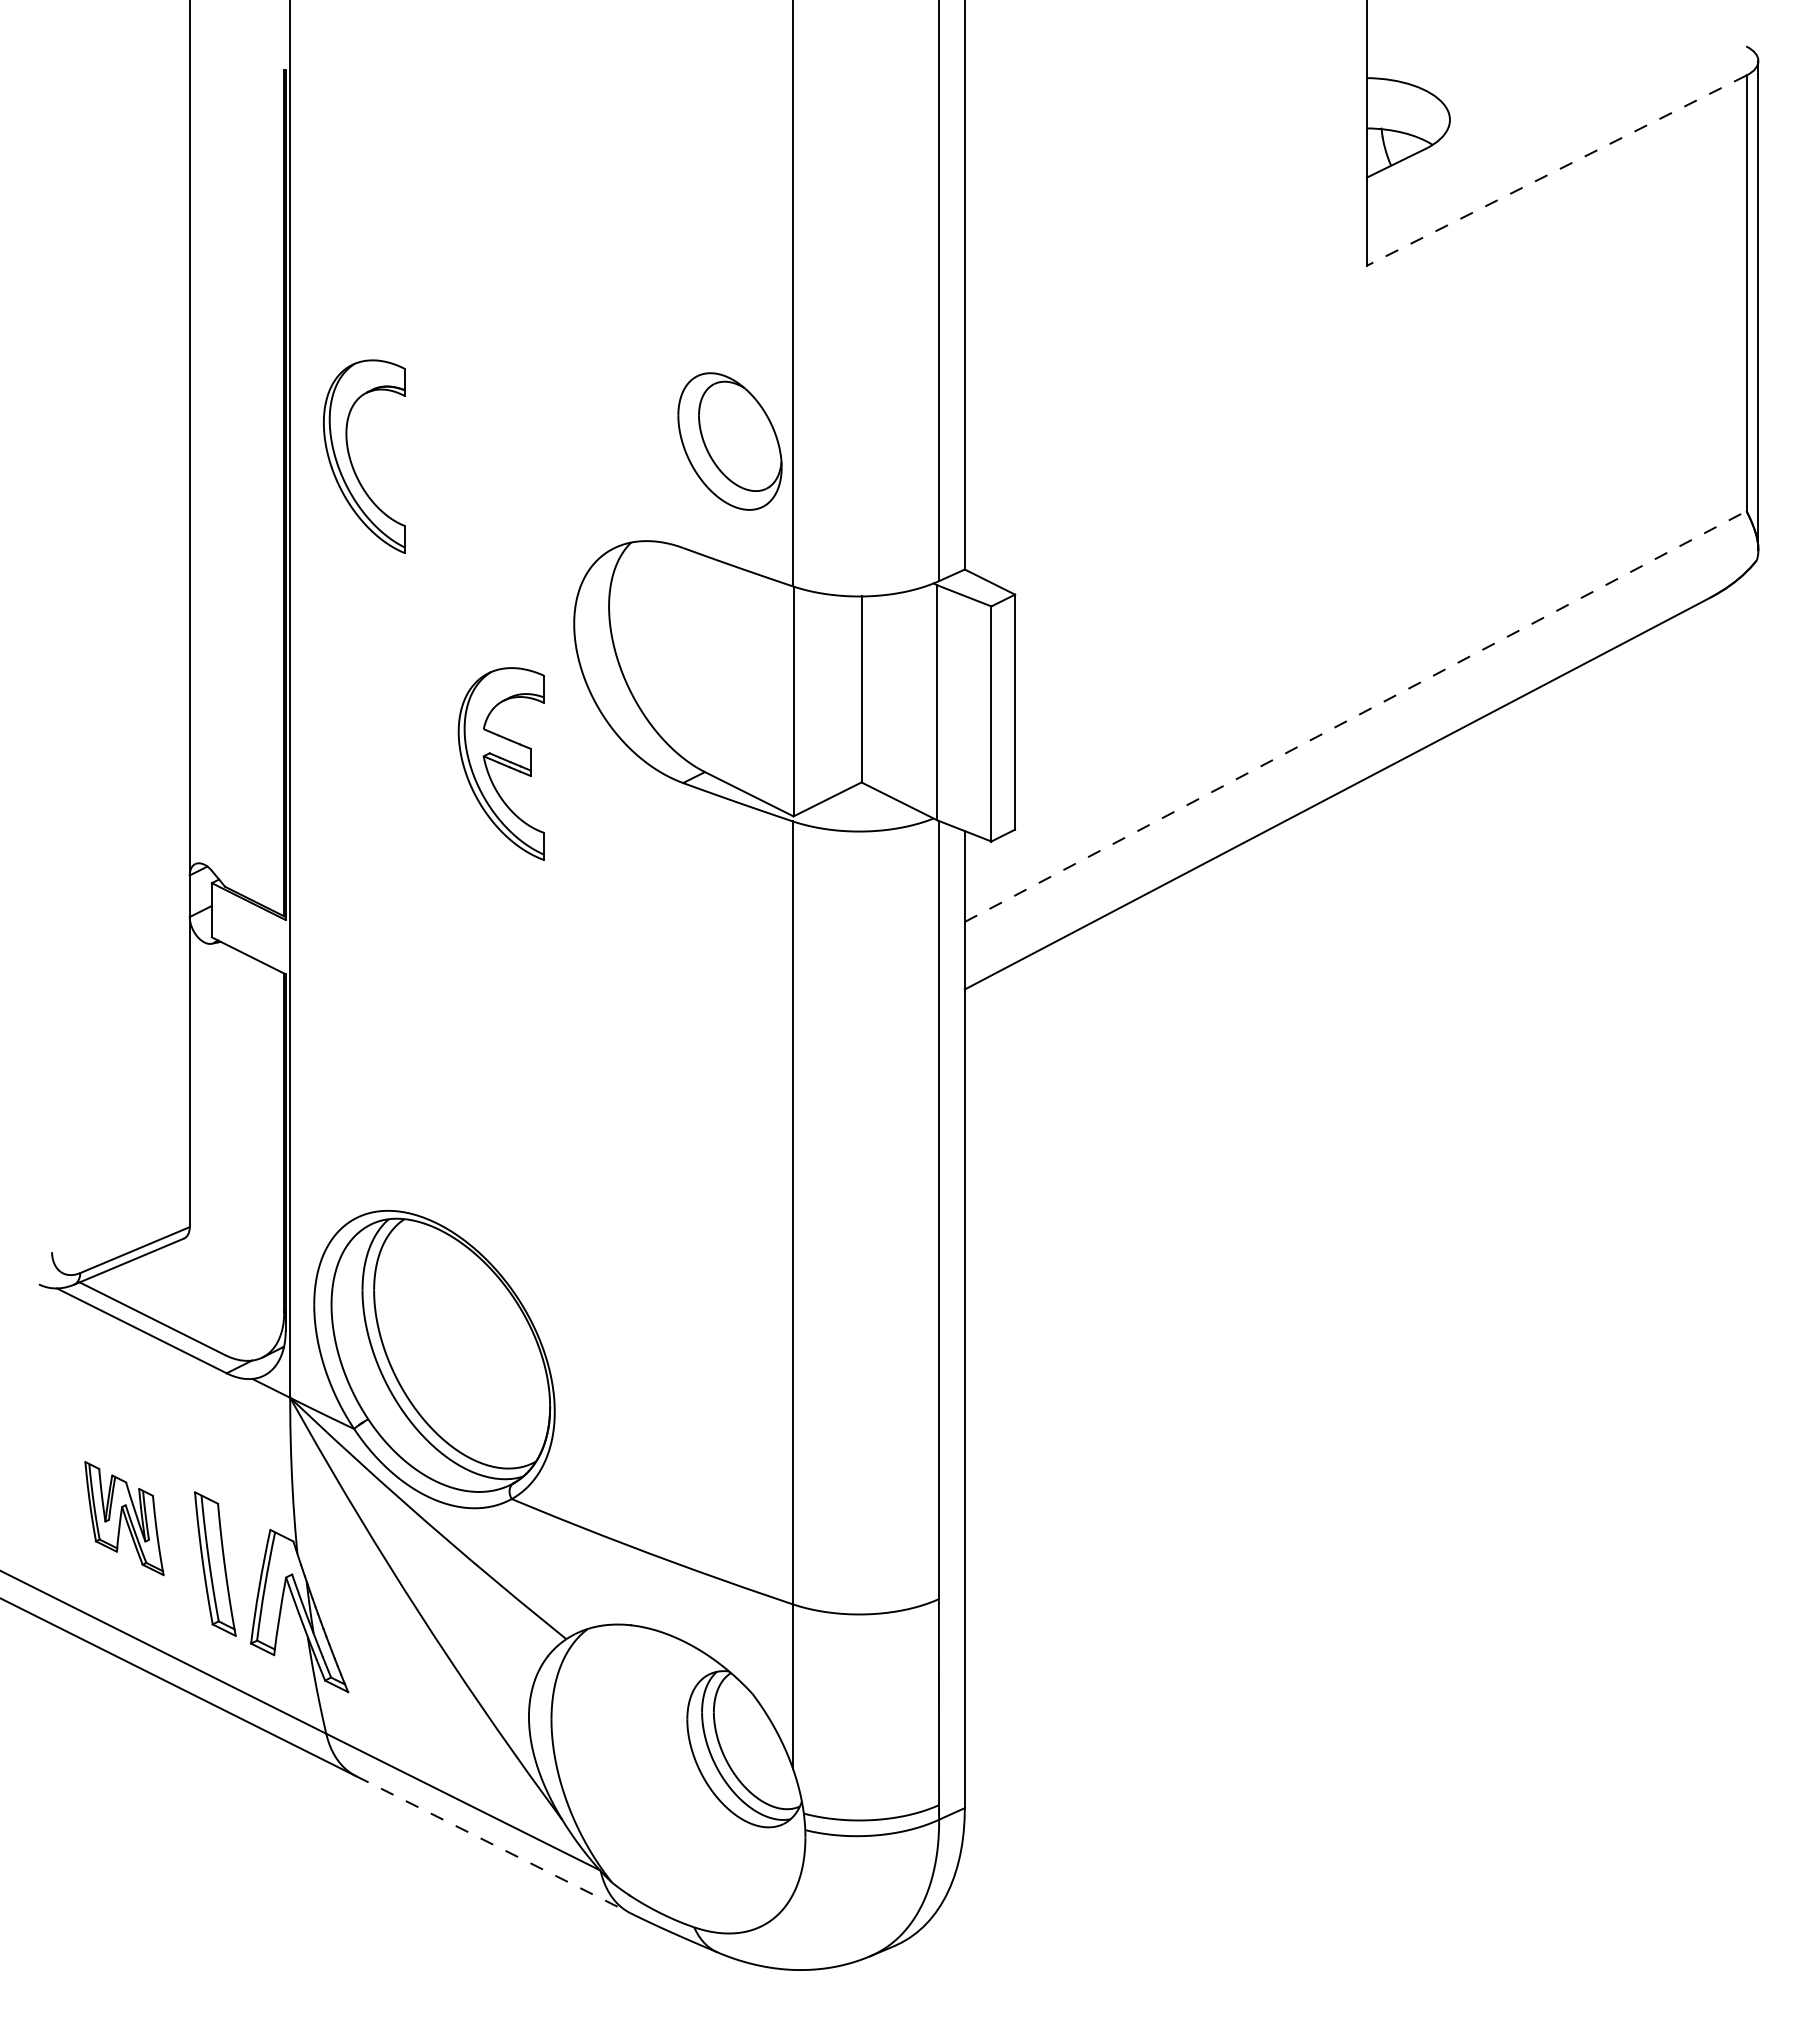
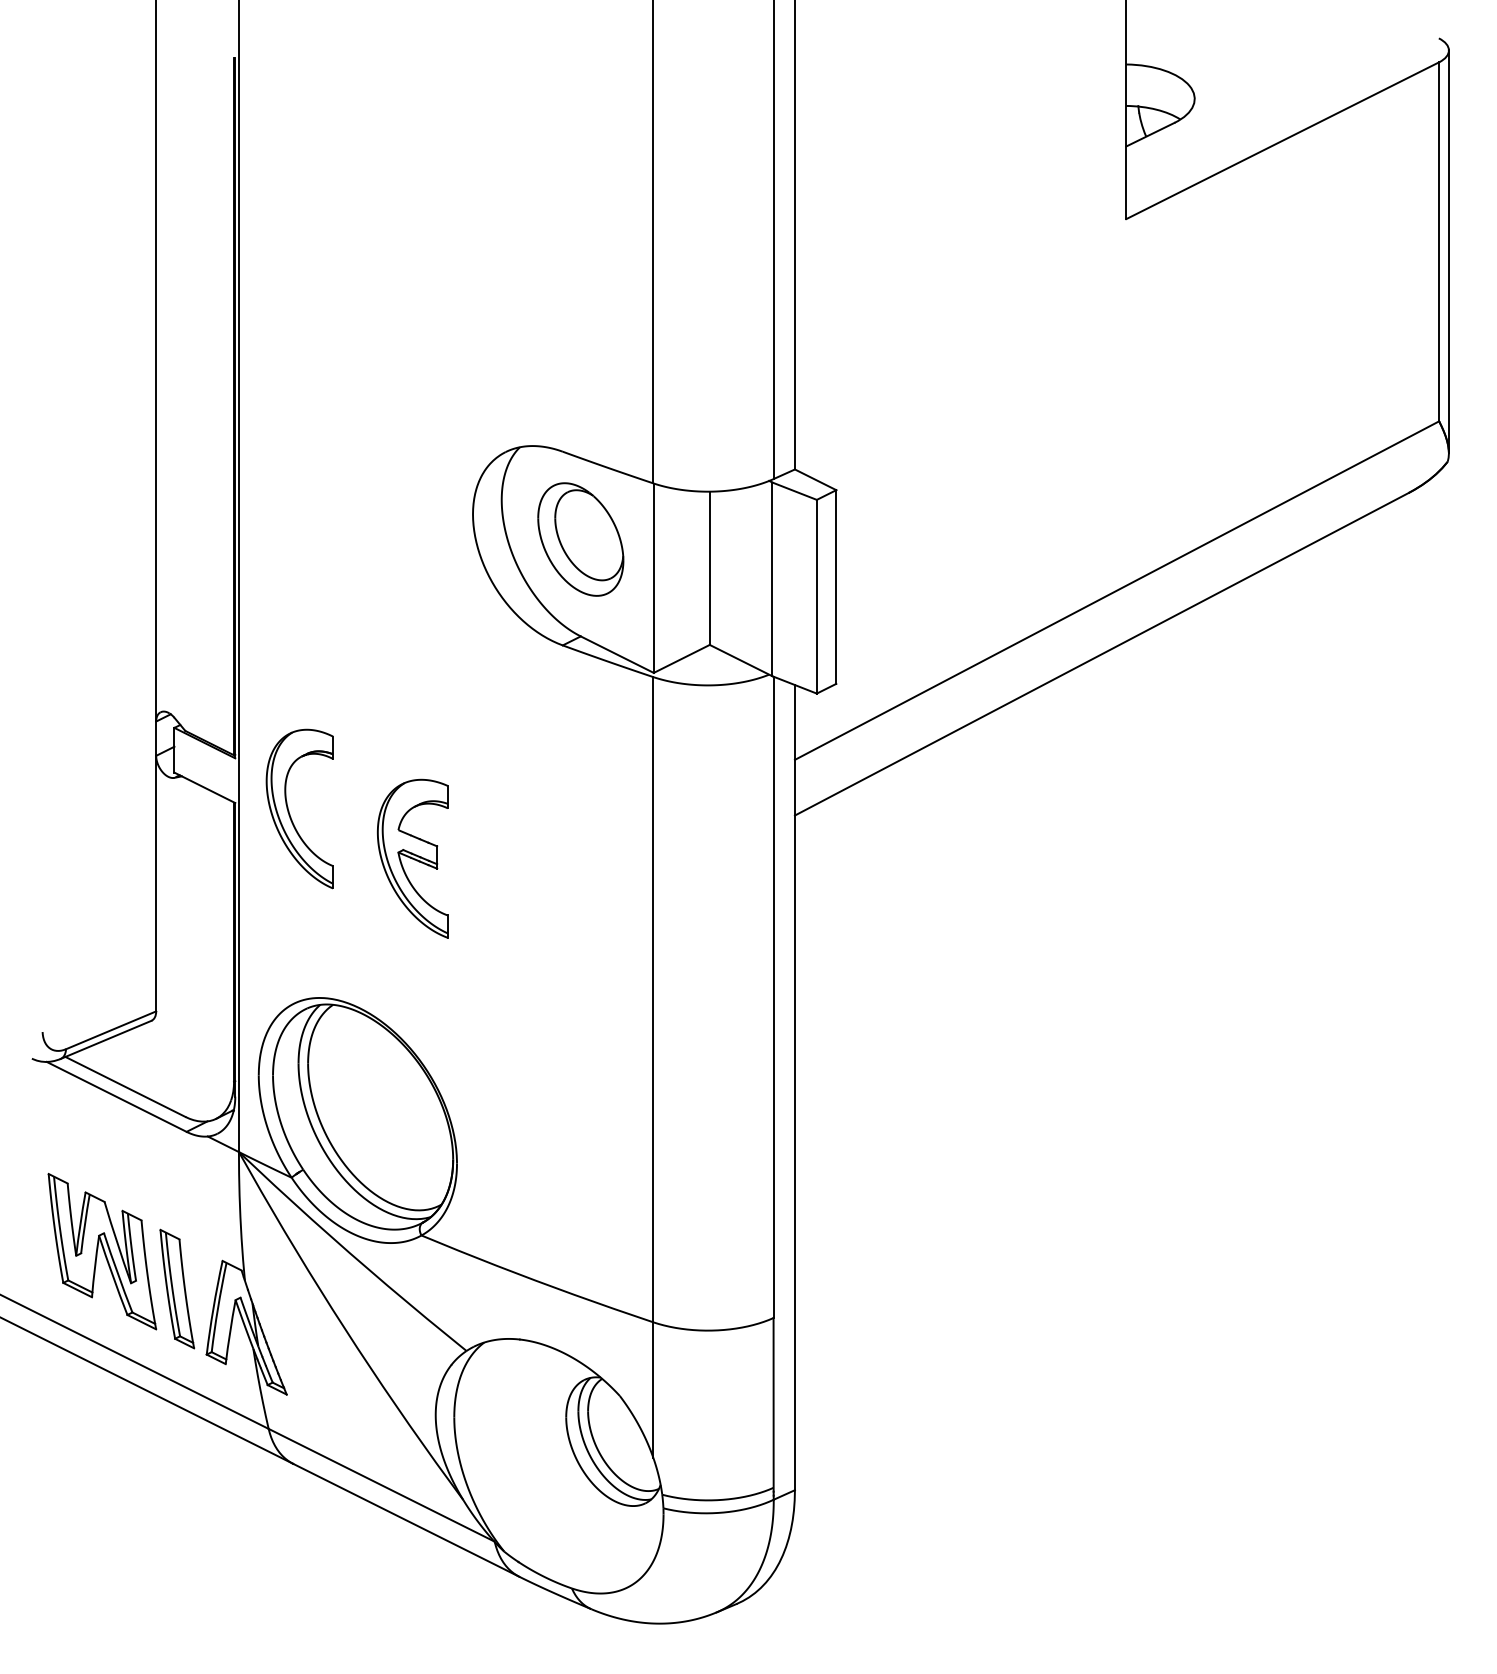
line: (1556, 170) -> (1282, 140), dashed -> solid
part: (729, 441) -> (580, 539), moved
part: (351, 459) -> (289, 811), moved
line: (1355, 716) -> (1116, 590), dashed -> solid
part: (500, 763) -> (412, 858), moved
part: (124, 1518) -> (102, 1251), size x1.67
line: (493, 1844) -> (406, 1520), dashed -> solid

